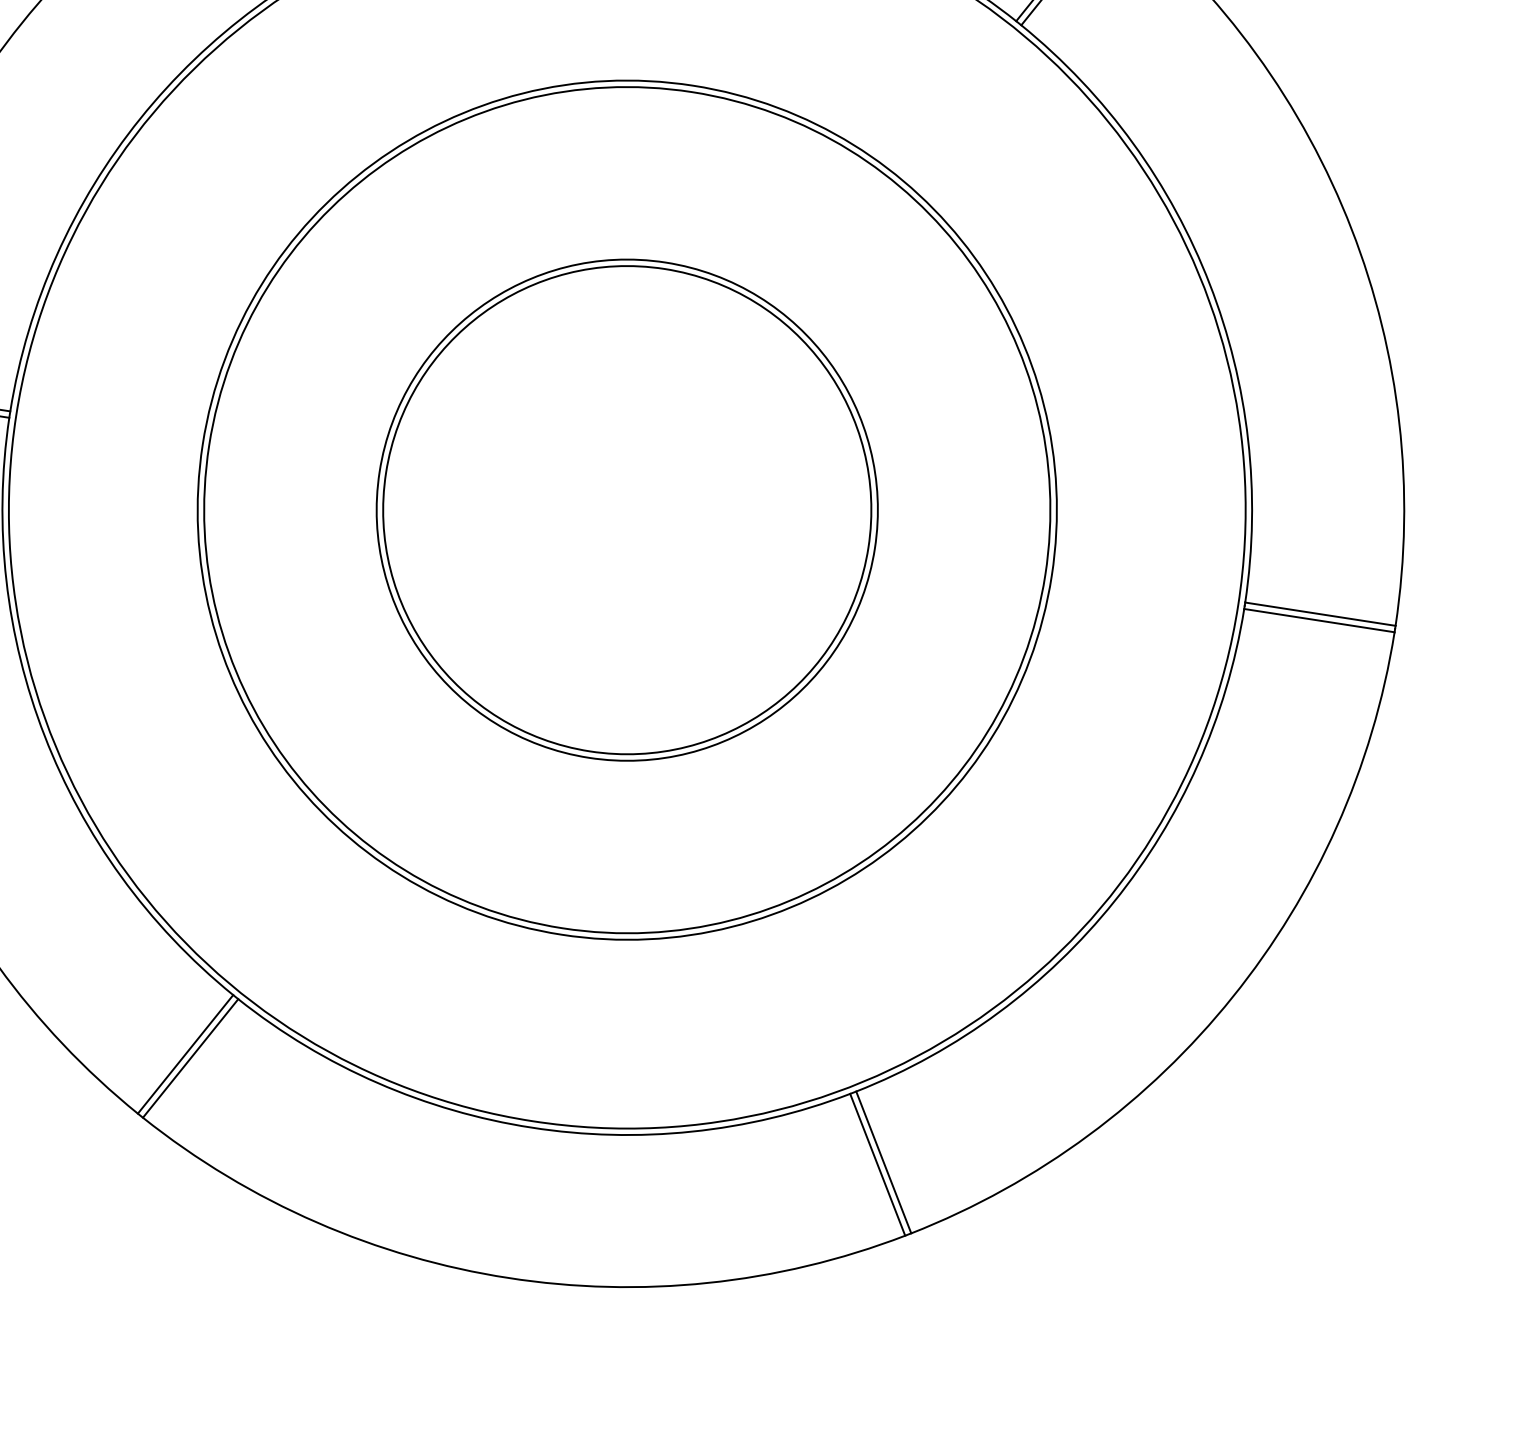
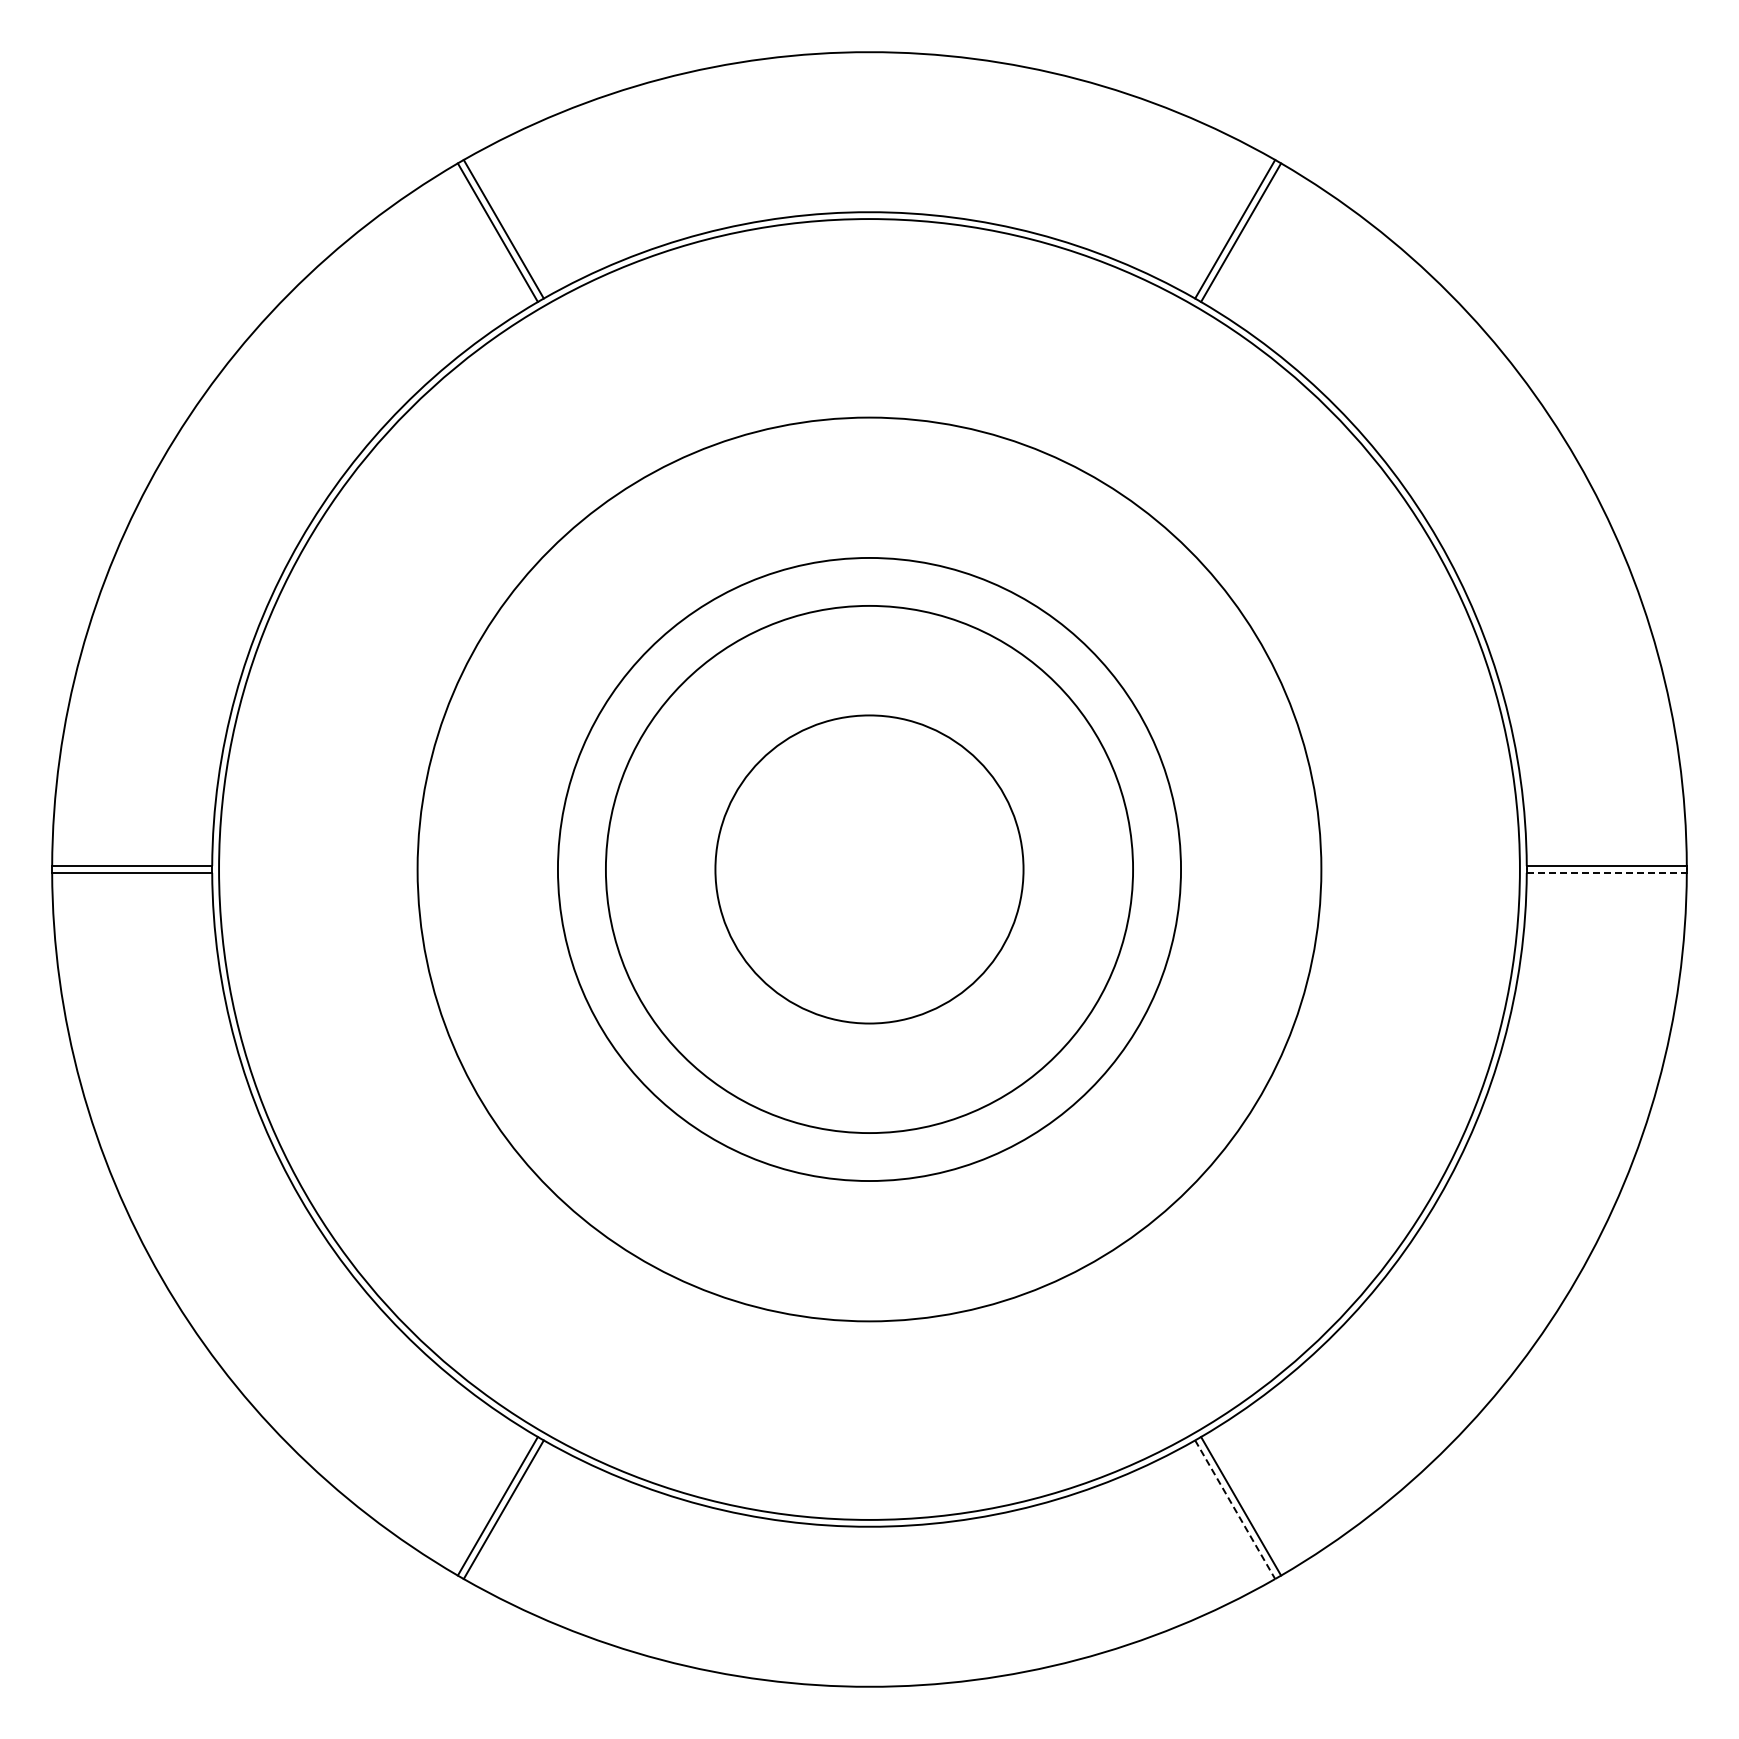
circle: (627, 510) -> (869, 869), size x0.6
circle: (627, 510) -> (869, 869), size x0.7
line: (1320, 620) -> (1607, 872), solid -> dashed
line: (877, 1165) -> (1235, 1510), solid -> dashed

